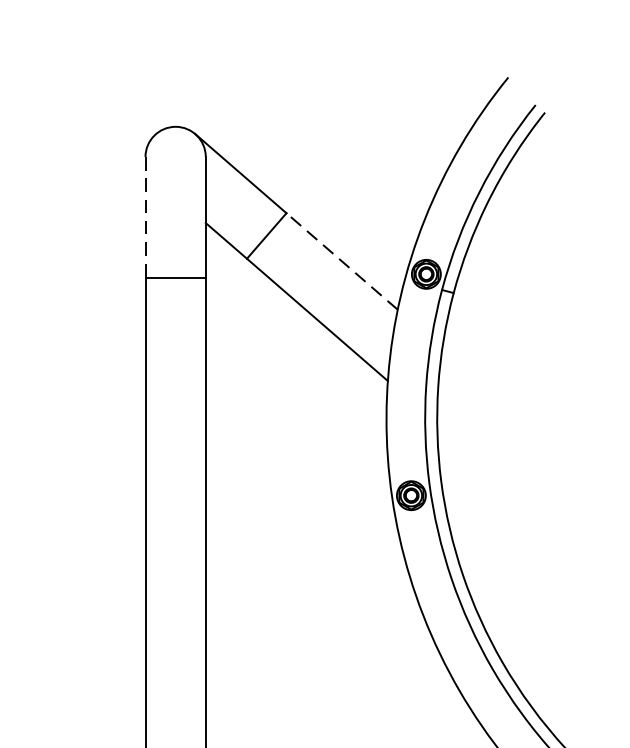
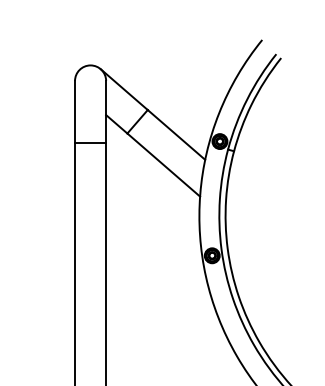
line: (146, 218) -> (75, 112), dashed -> solid
line: (342, 260) -> (176, 134), dashed -> solid

